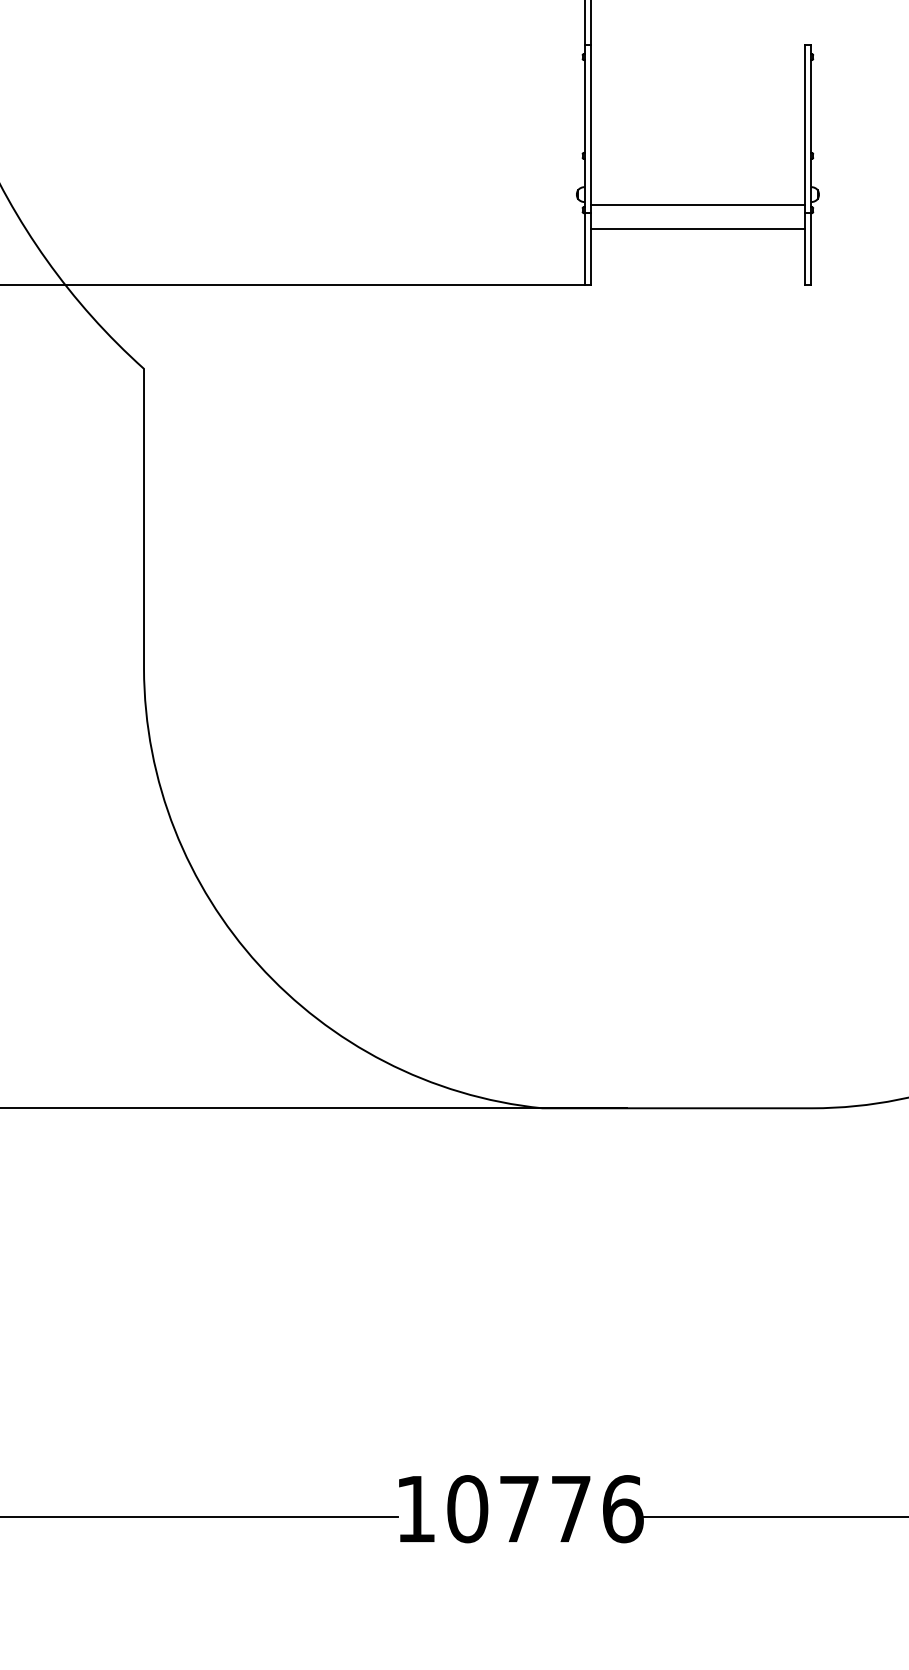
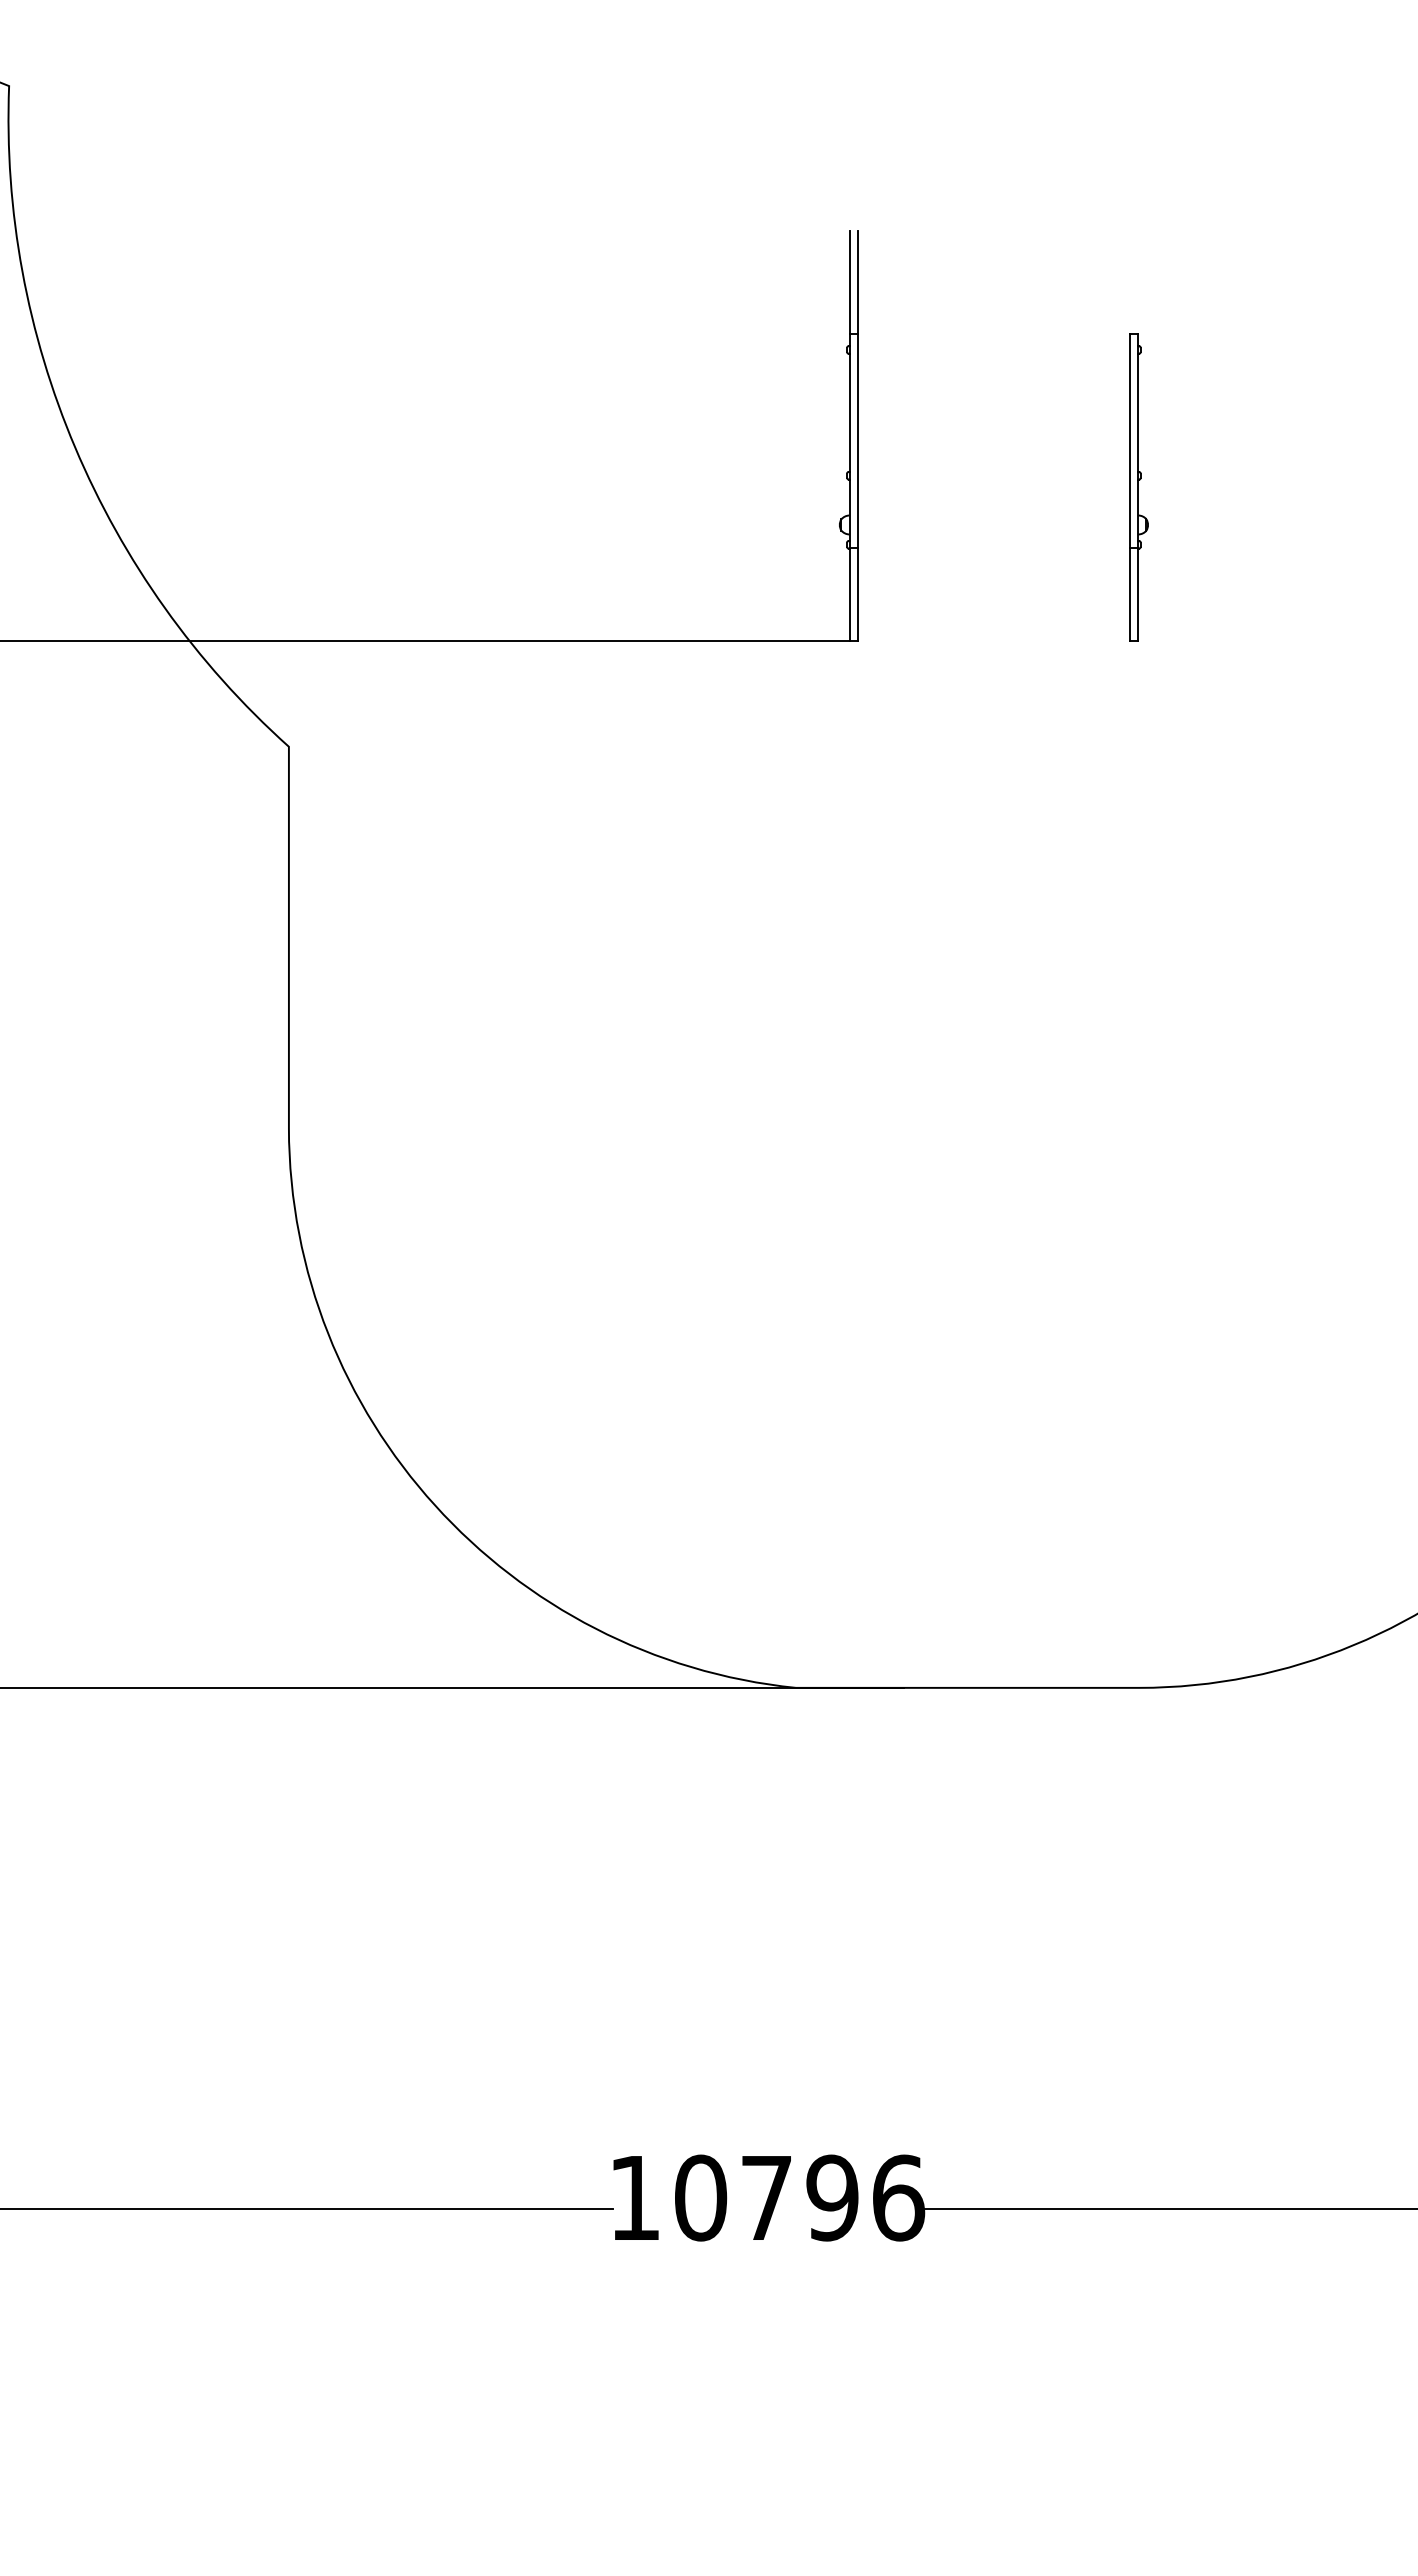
line: (697, 205) -> (993, 538), removed
line: (697, 228) -> (993, 568), removed
text: (571, 1508) -> (832, 2197), 10776 -> 10796

